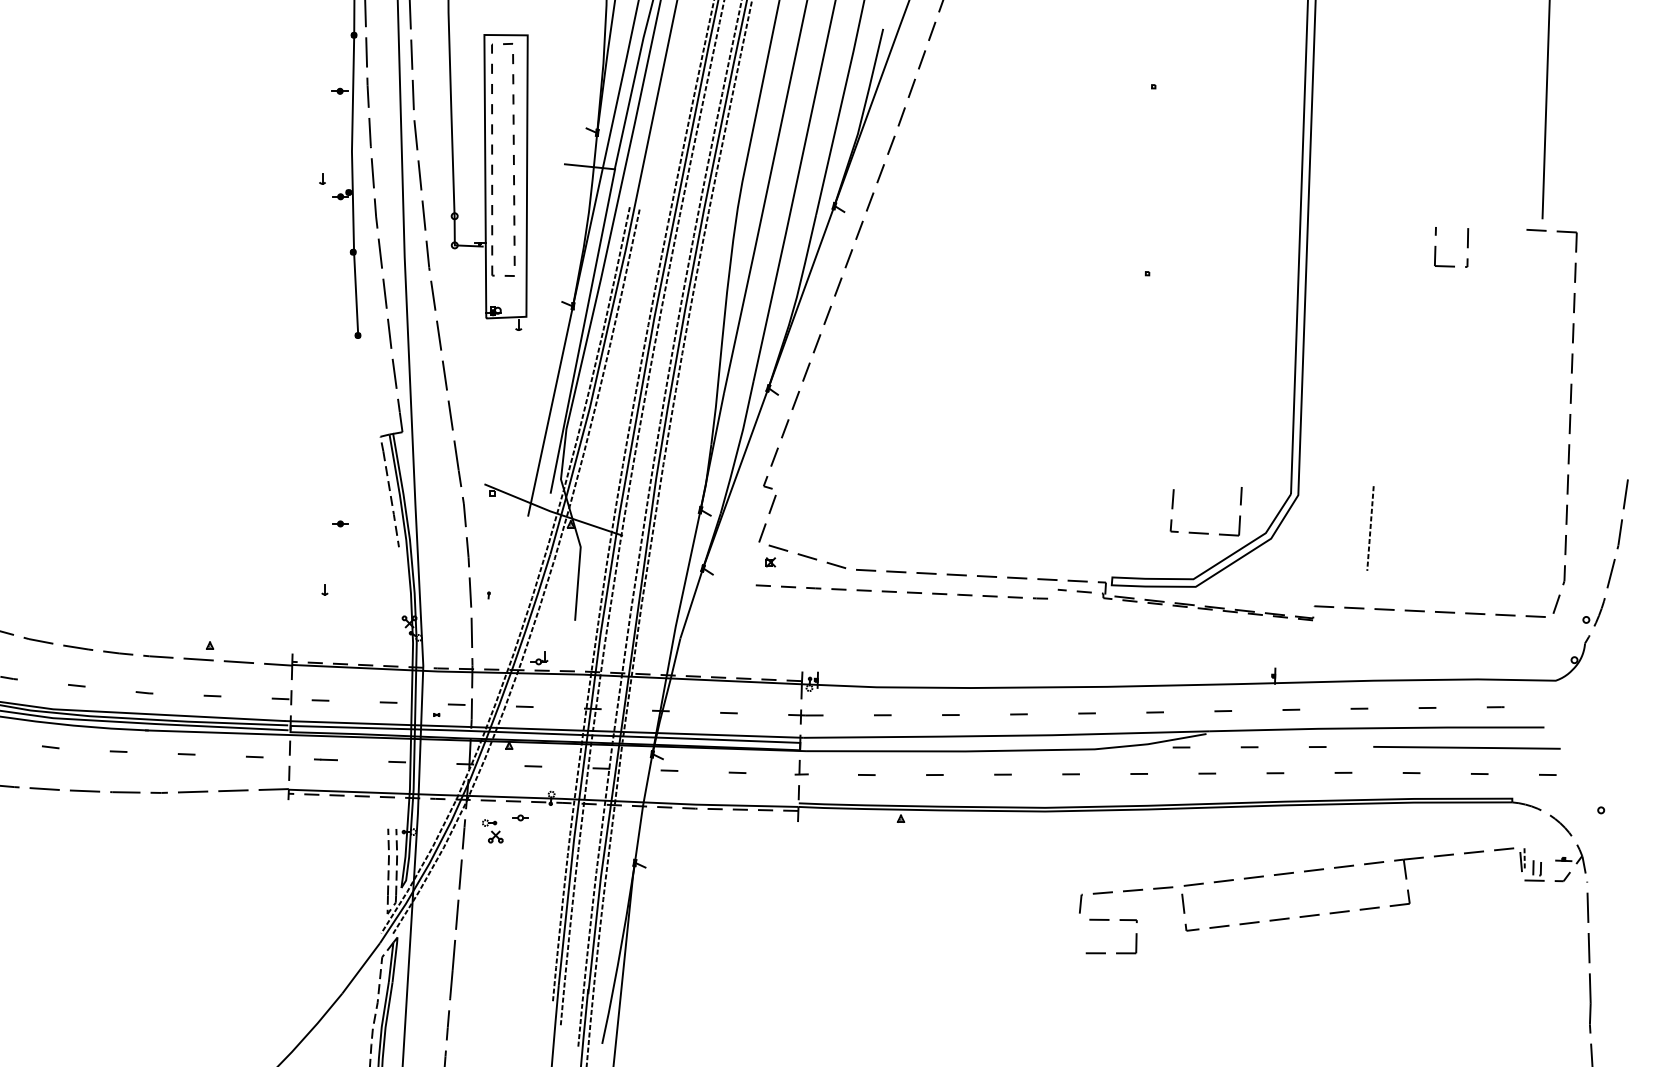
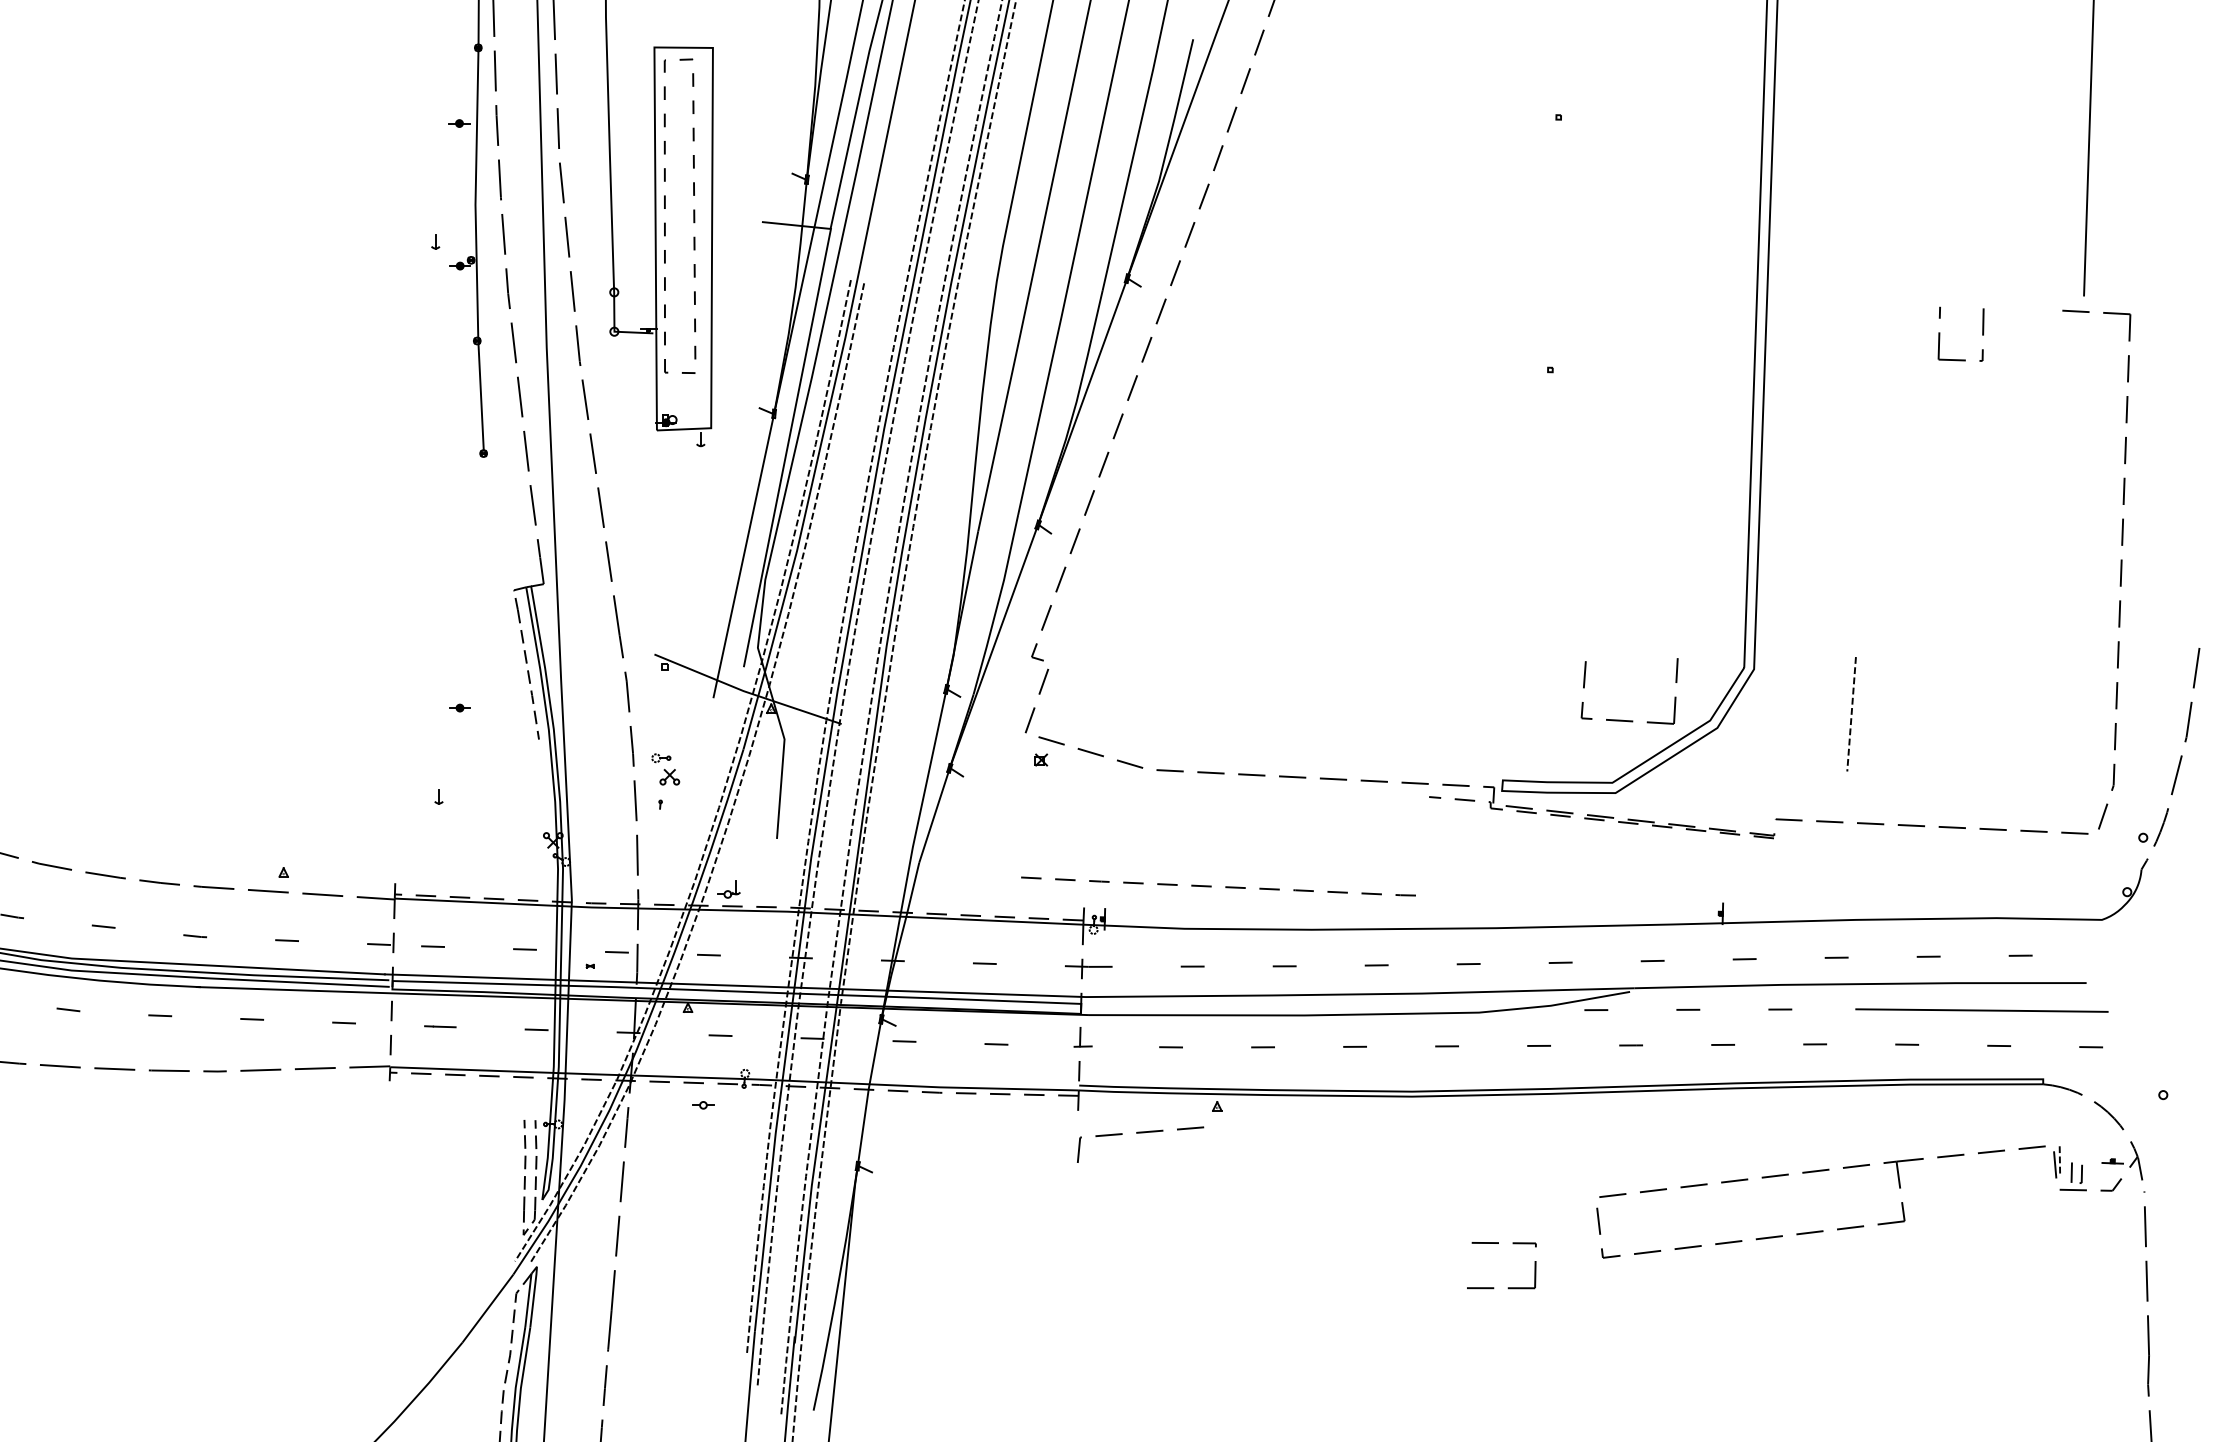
line: (896, 591) -> (1211, 885), moved
part: (492, 831) -> (665, 769), moved
line: (1125, 892) -> (1139, 1134), moved

